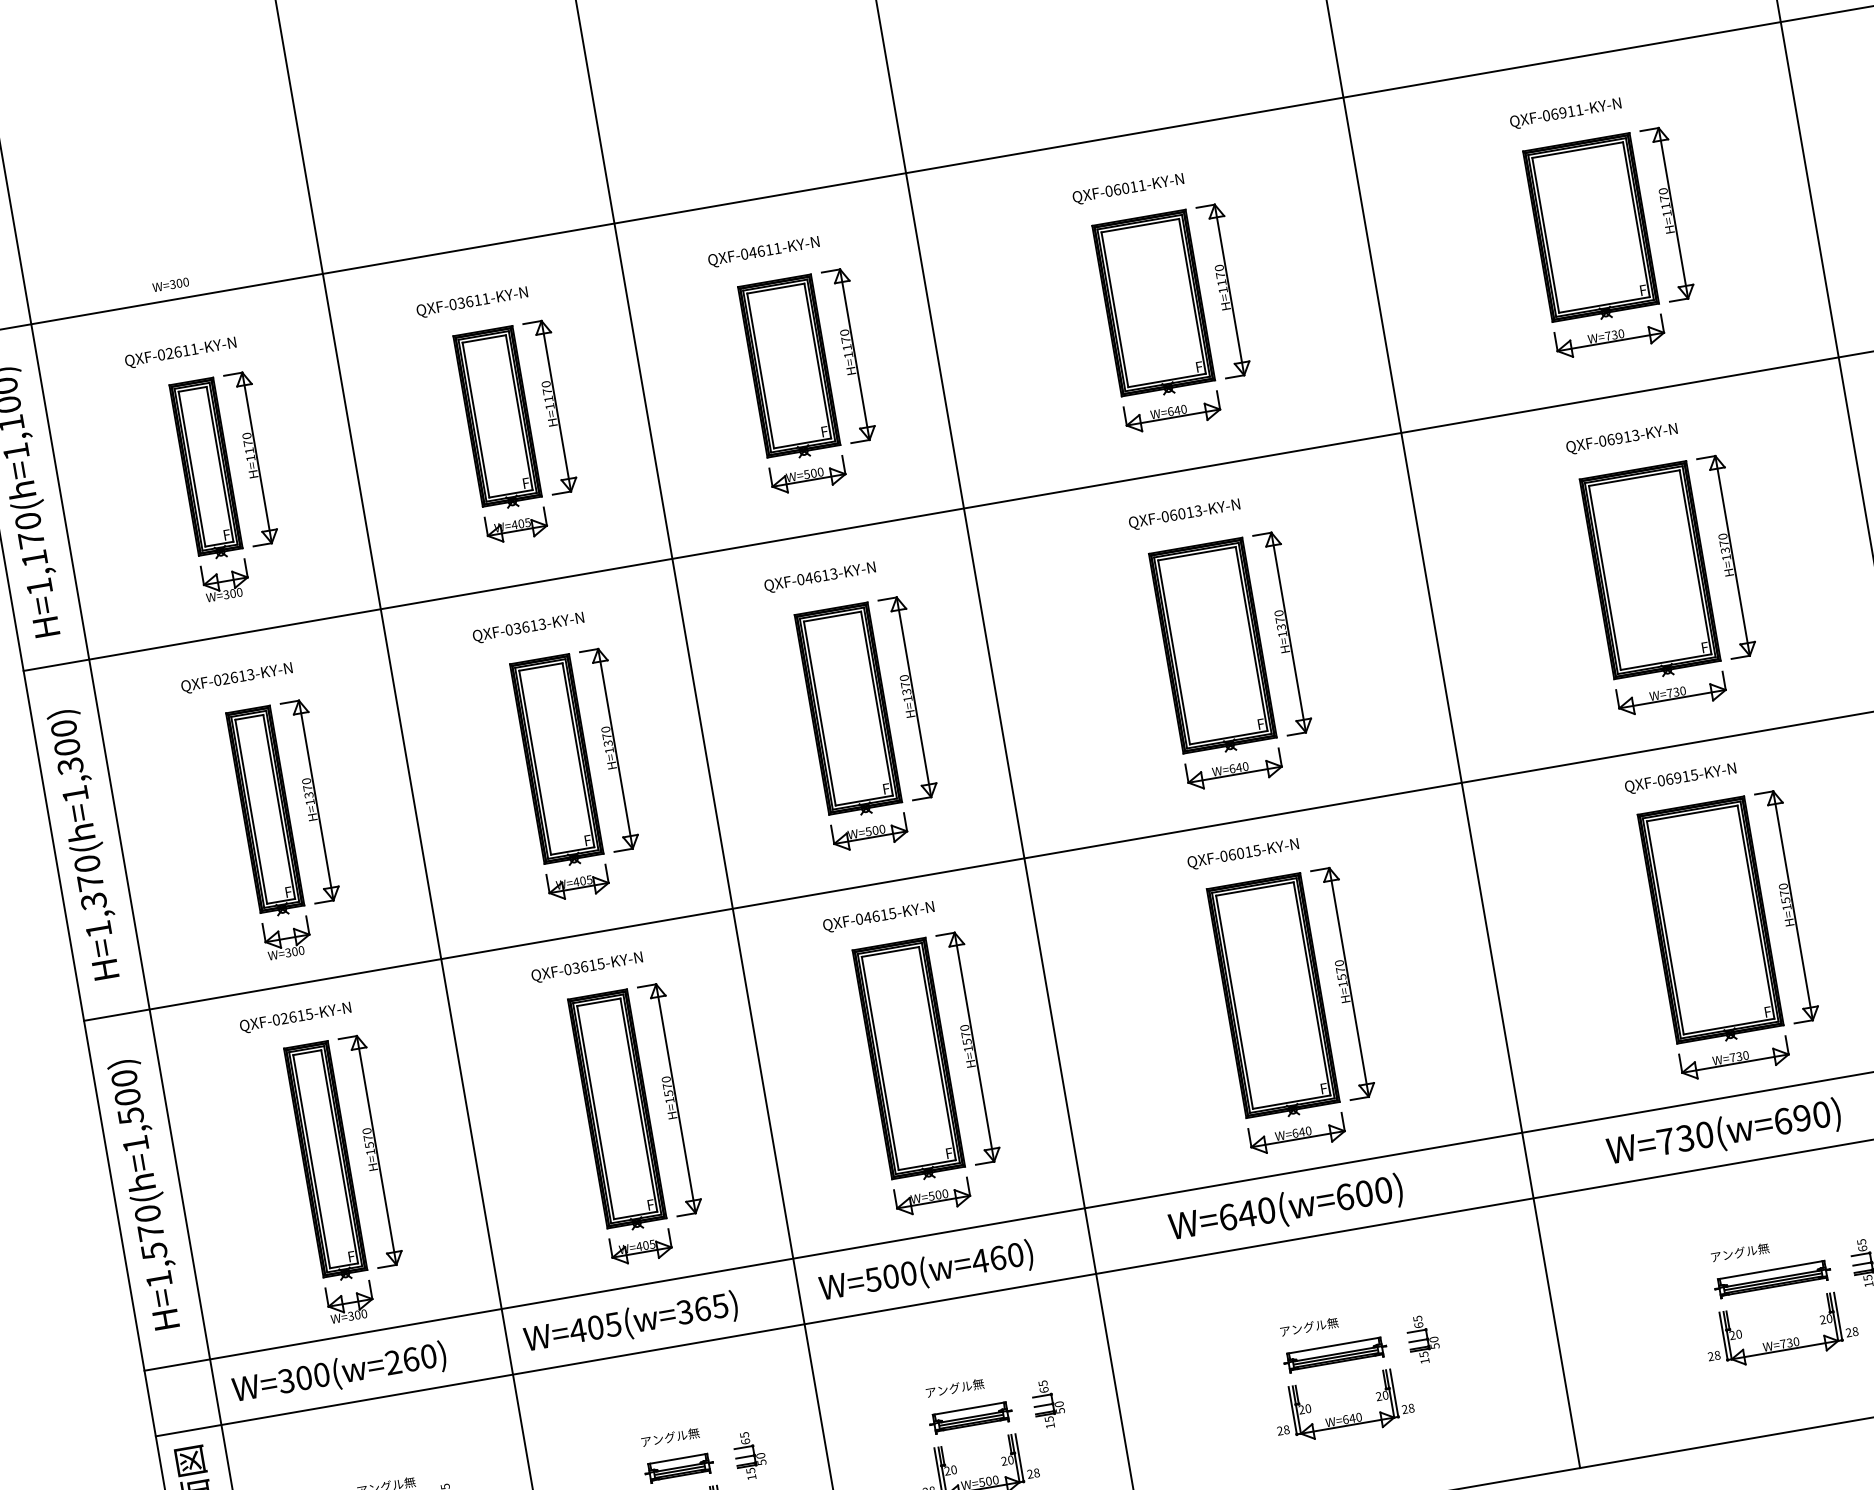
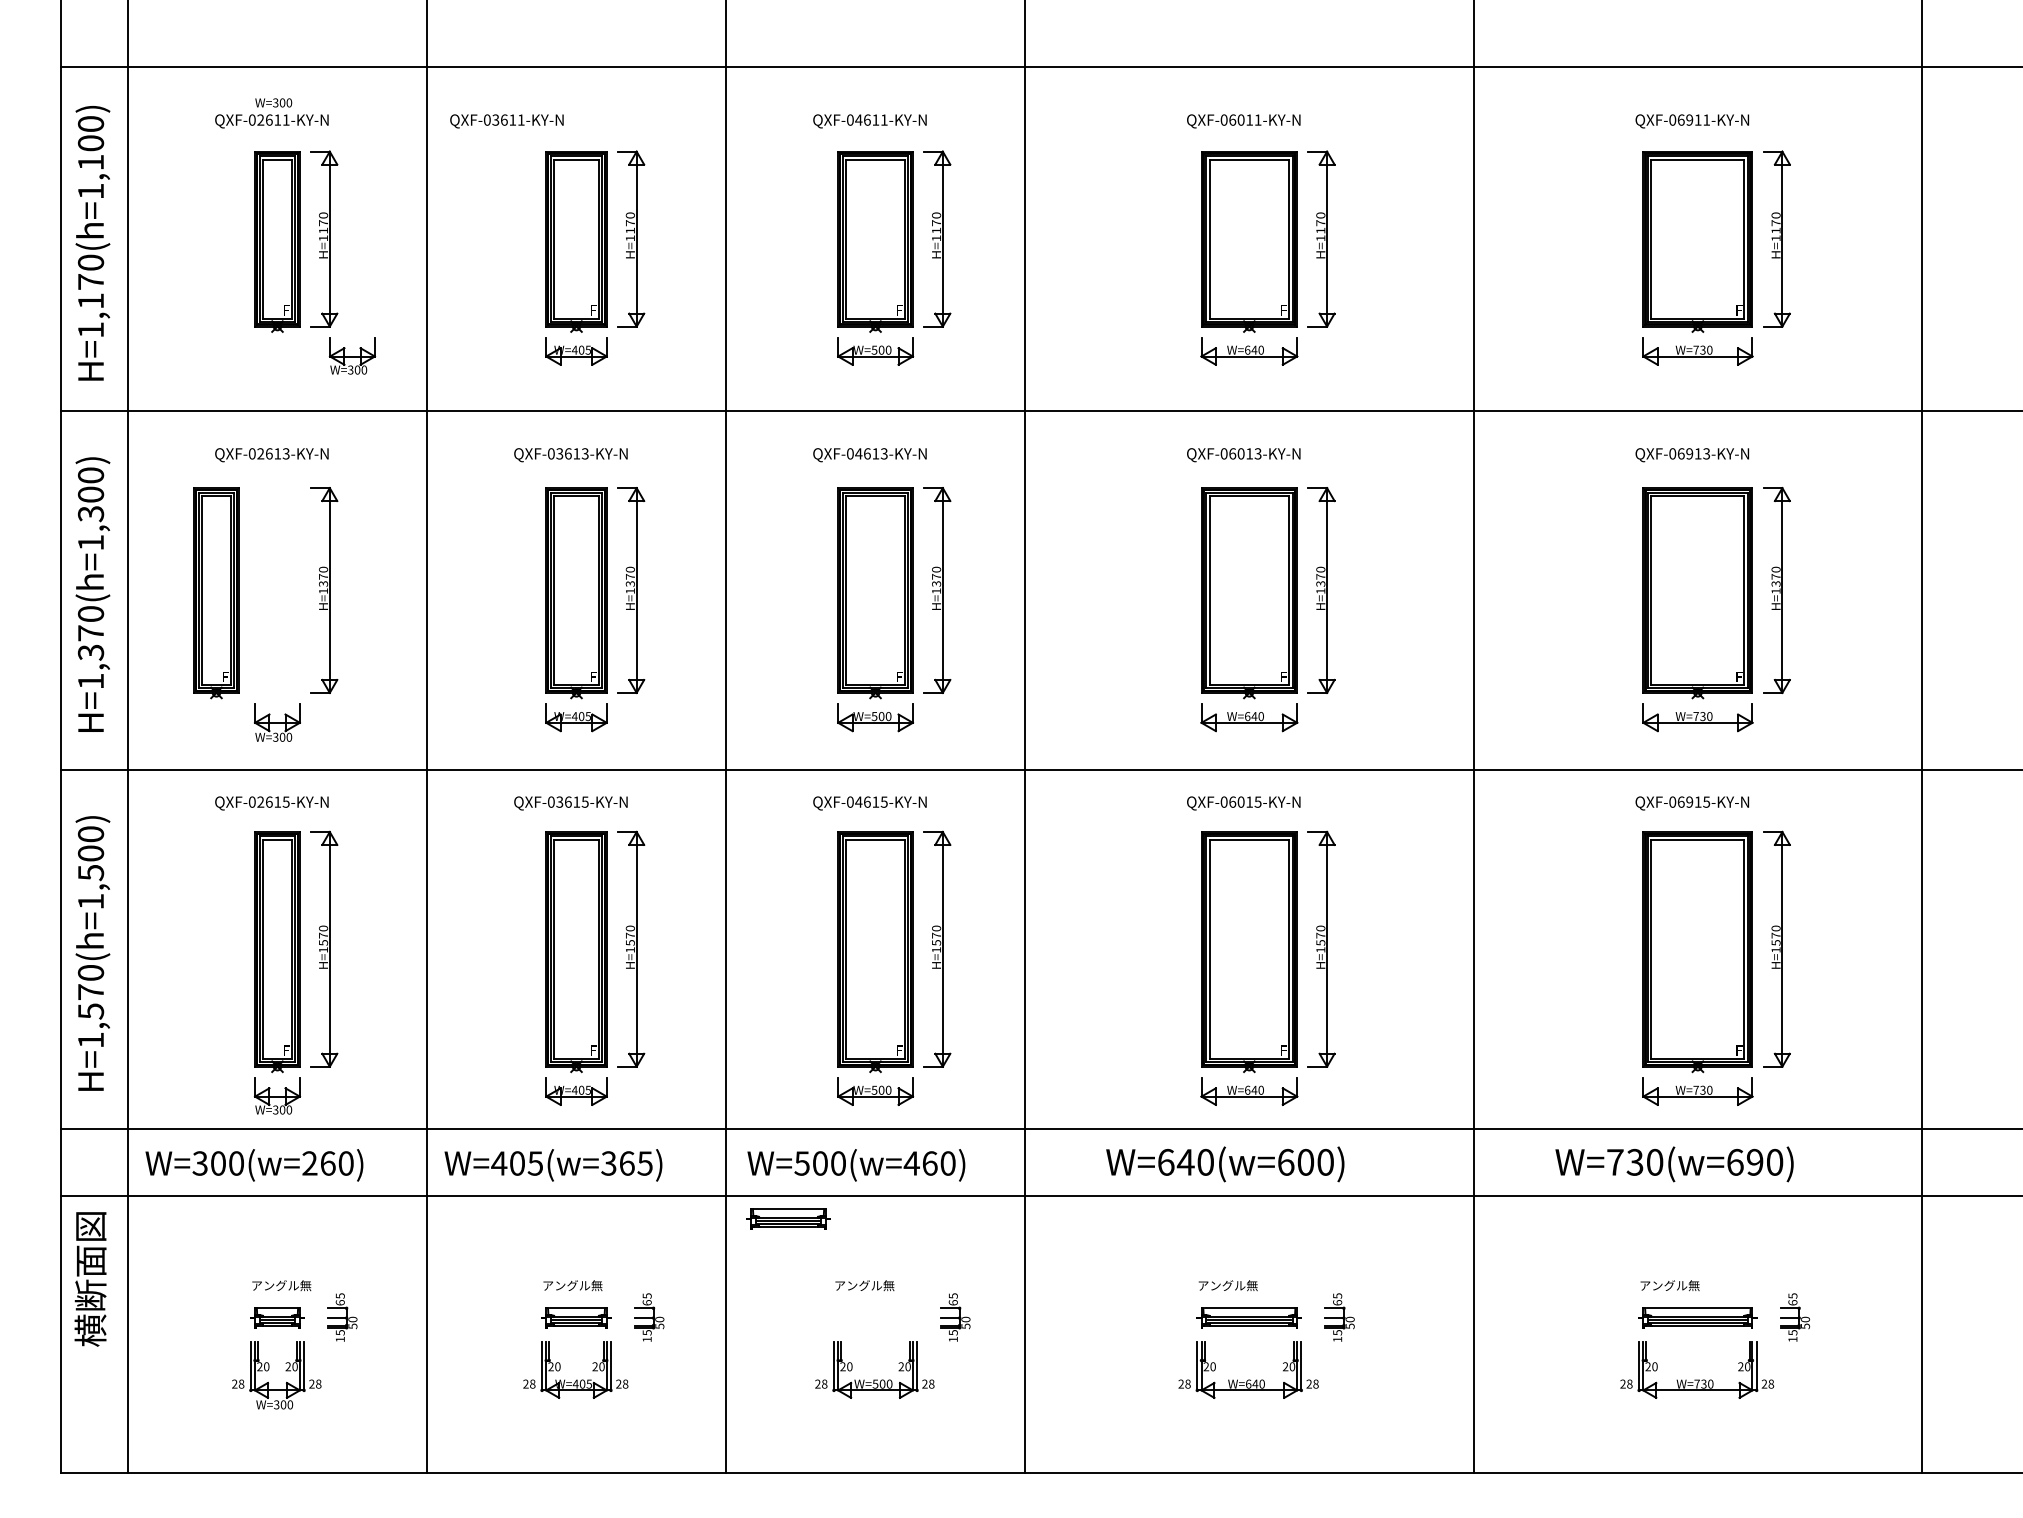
text: (170, 284) -> (273, 102), moved
text: (471, 302) -> (506, 121), moved
part: (225, 580) -> (352, 355), moved
part: (265, 812) -> (216, 593), moved
part: (970, 1417) -> (788, 1218), moved

